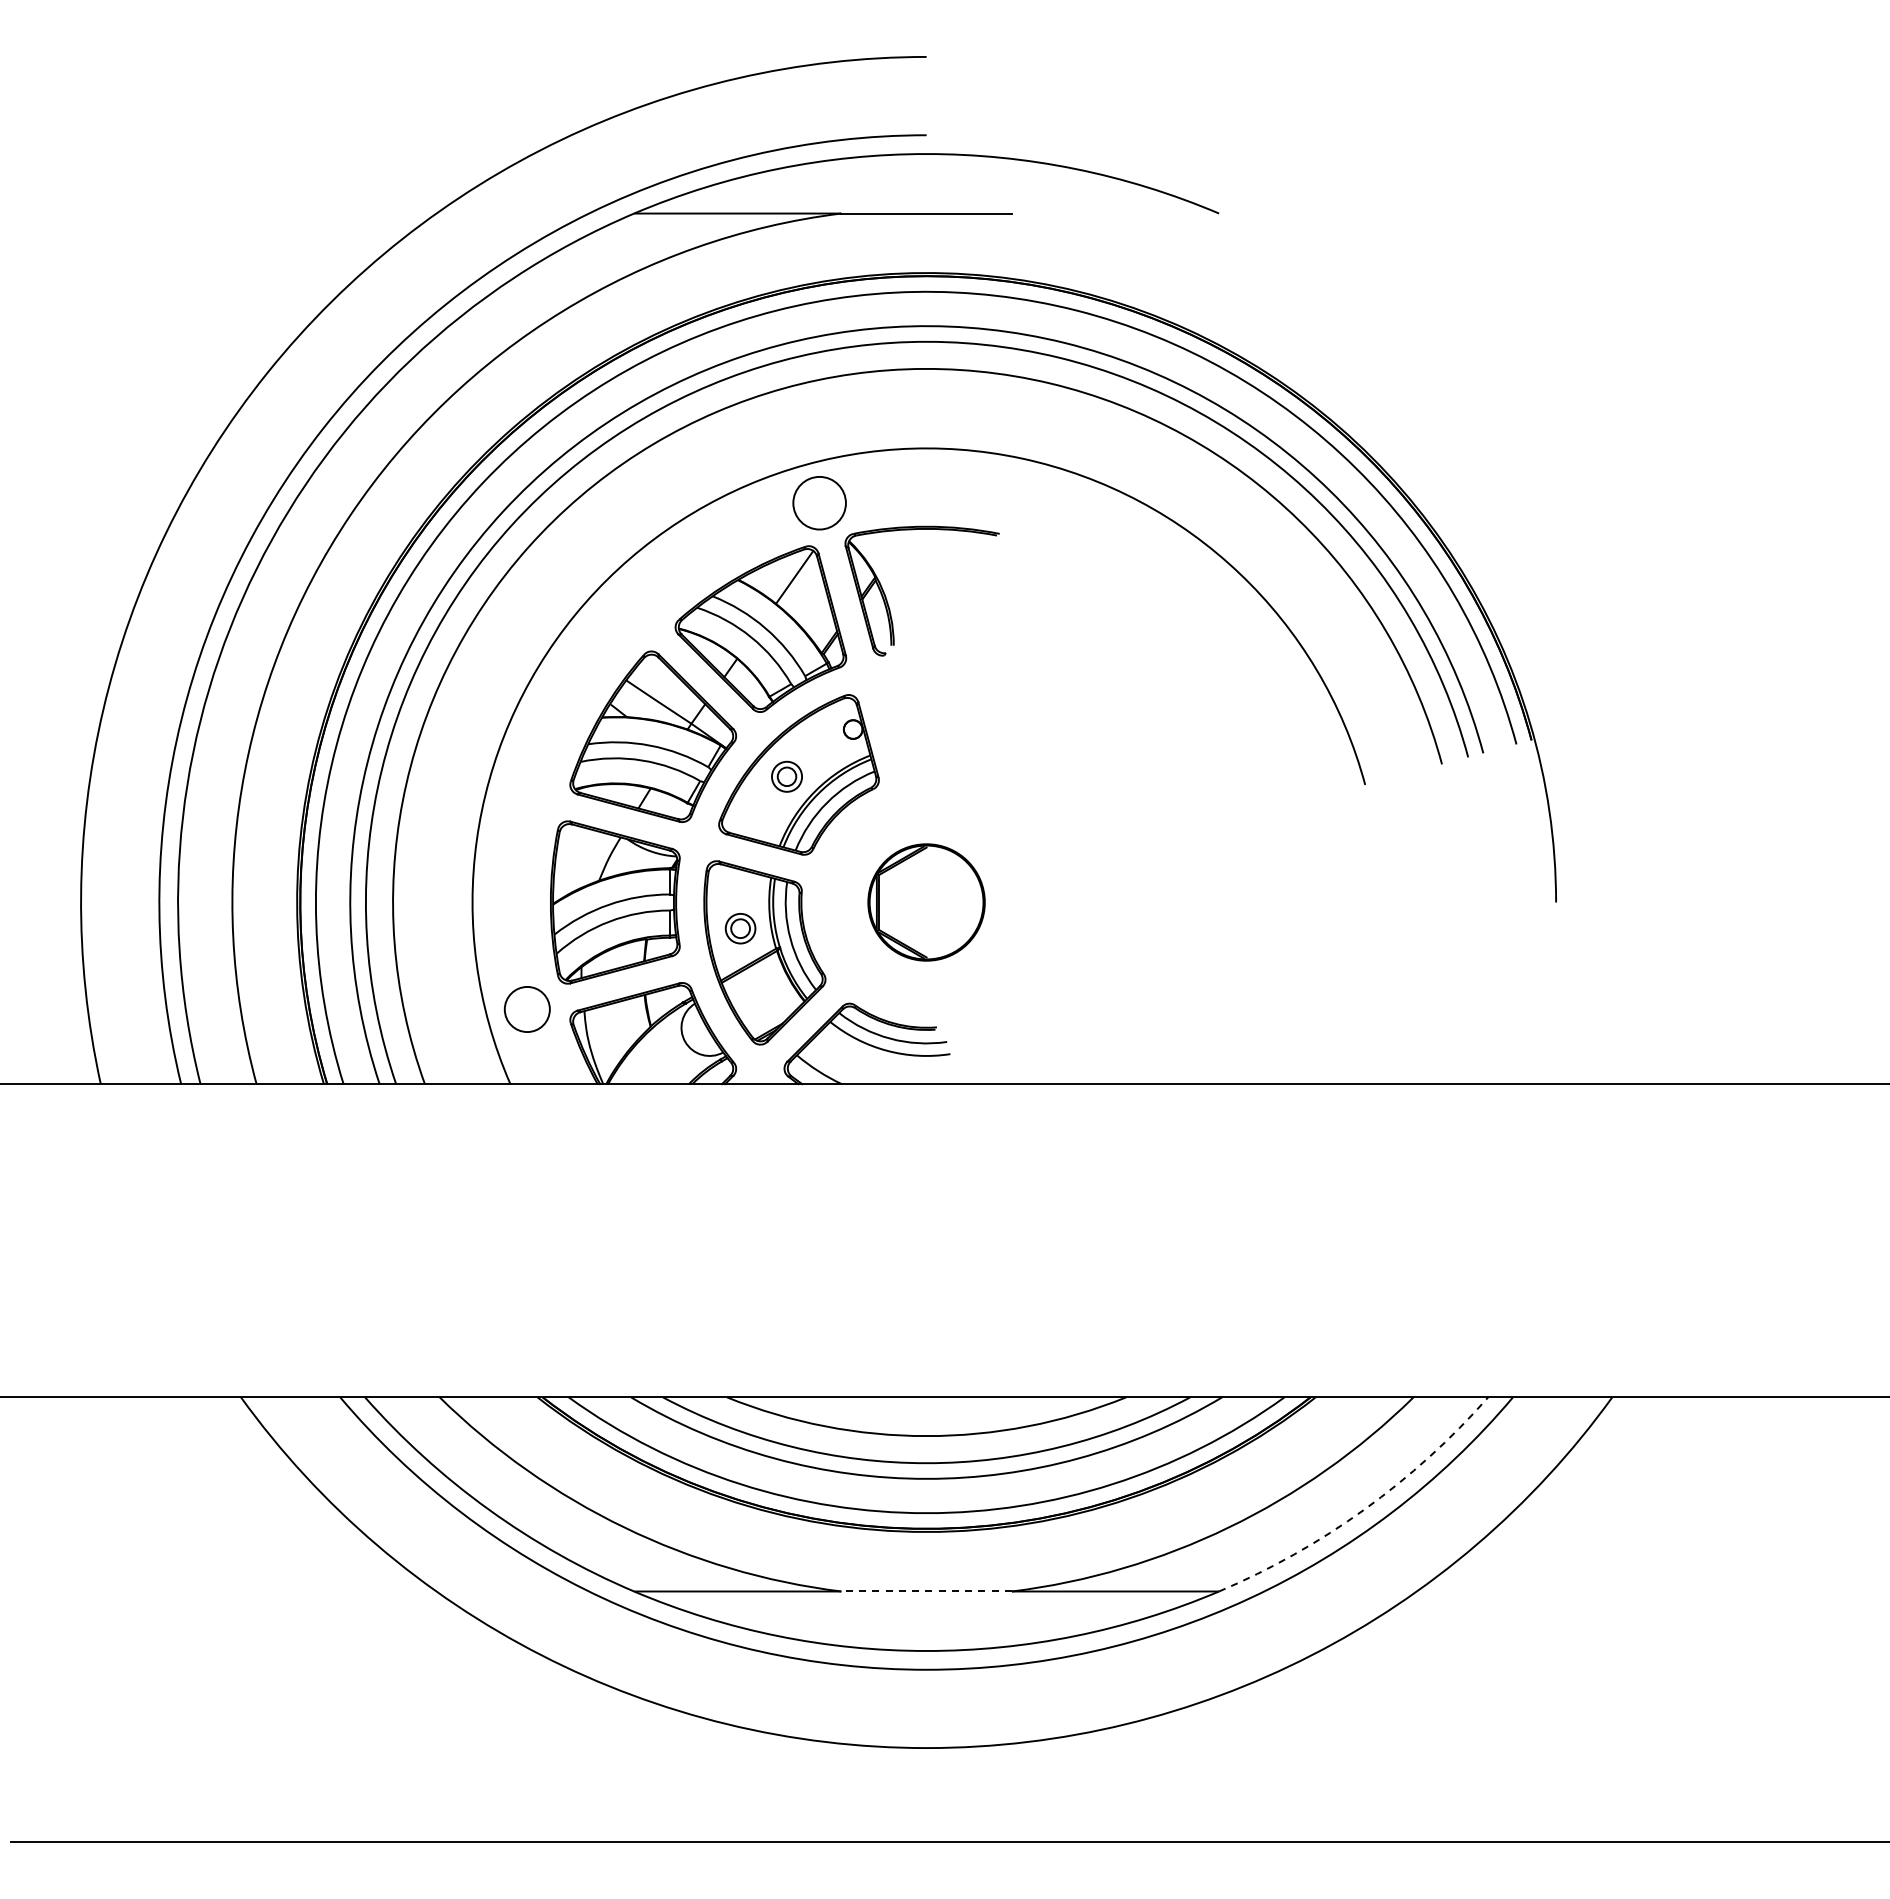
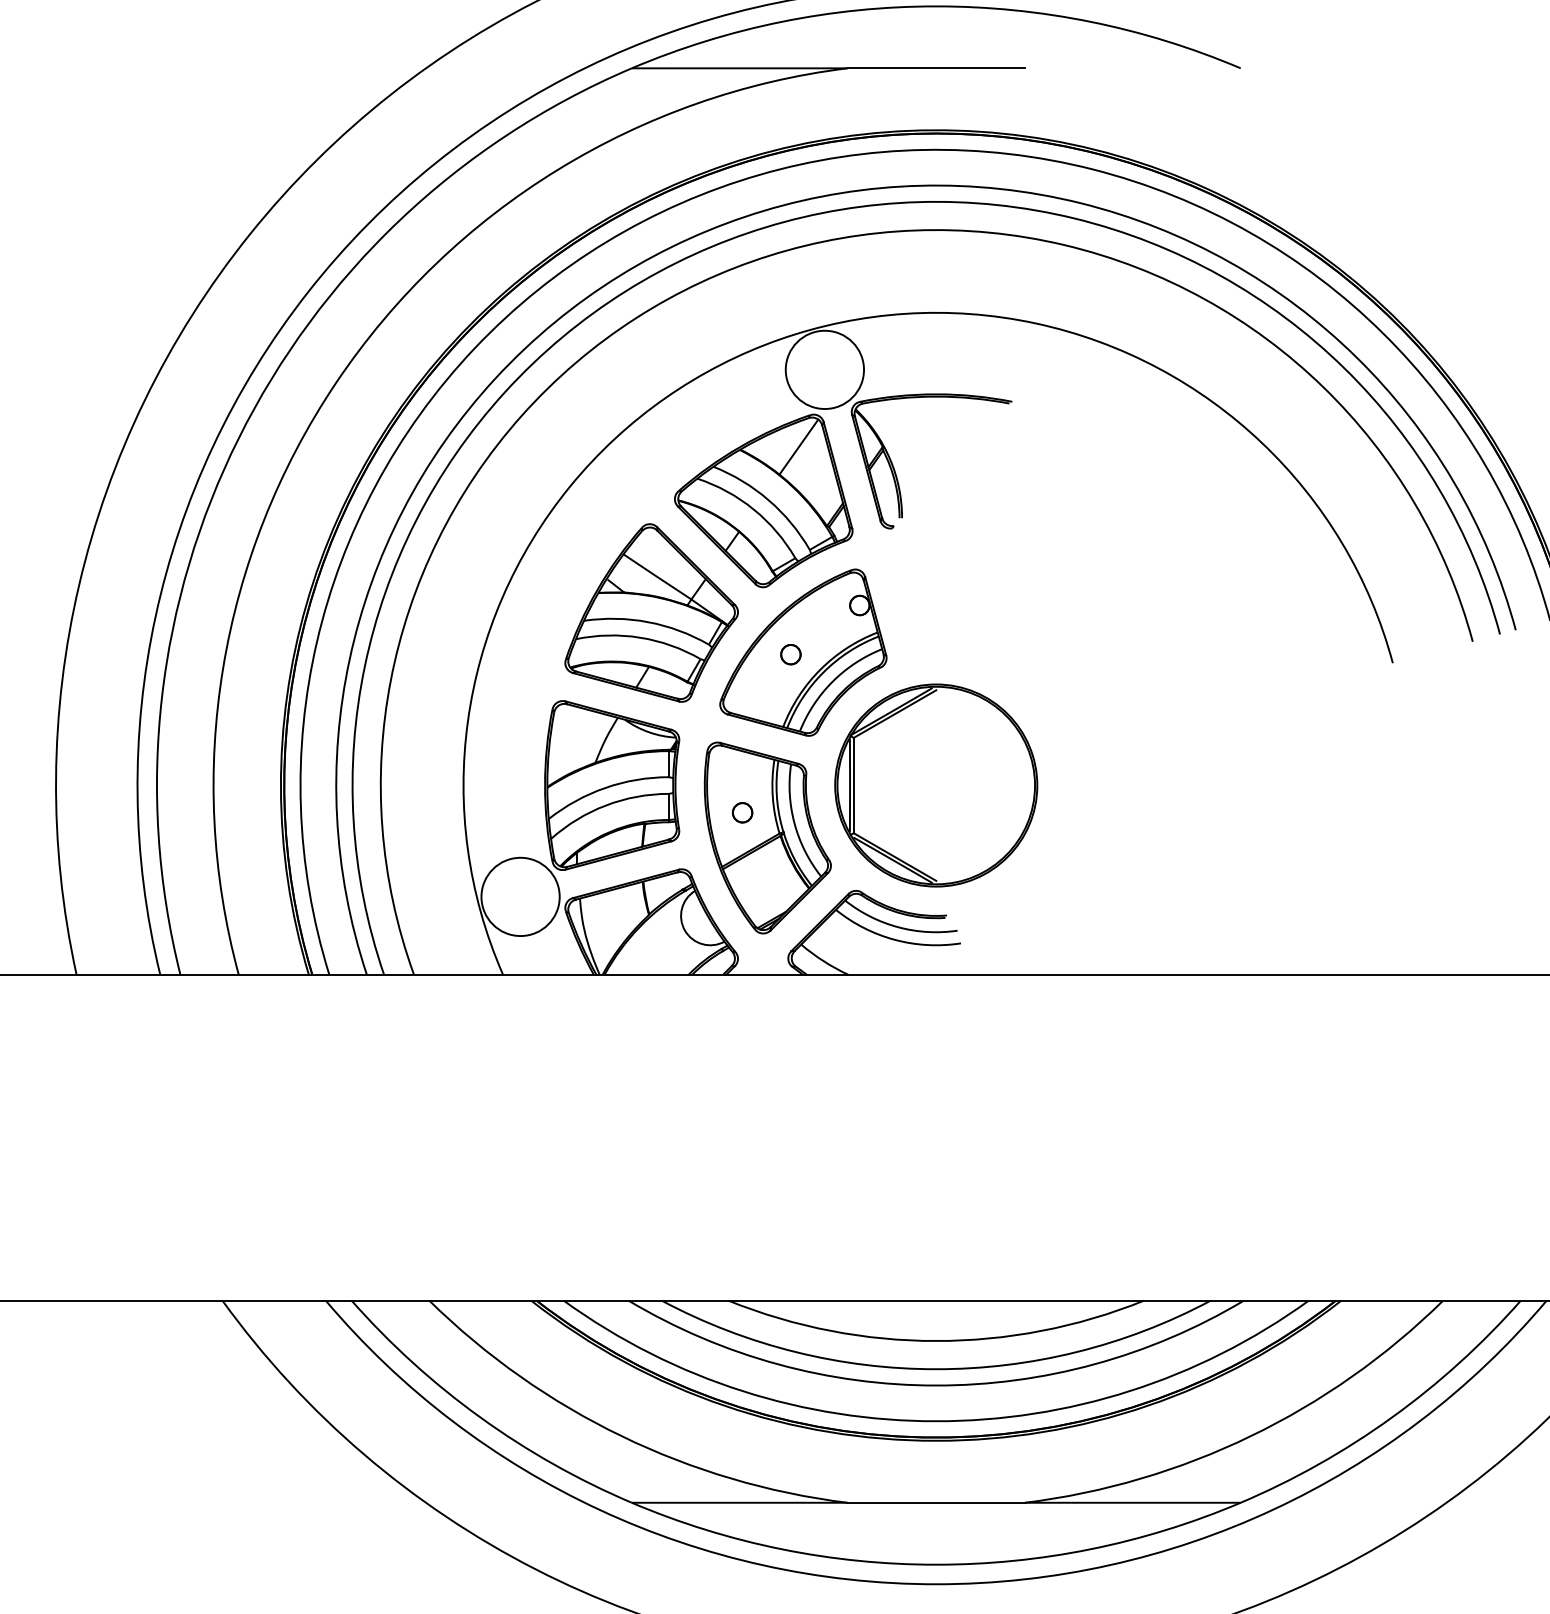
circle: (819, 502) -> (824, 369), size x1.43
circle: (786, 776) -> (790, 654), size x0.62
part: (926, 902) -> (936, 785), size x1.67
circle: (740, 928) -> (742, 812), size x0.62
circle: (526, 1009) -> (519, 896), size x1.67
arc: (1364, 1509) -> (1392, 1417), dashed -> solid
line: (926, 1591) -> (936, 1502), dashed -> solid

